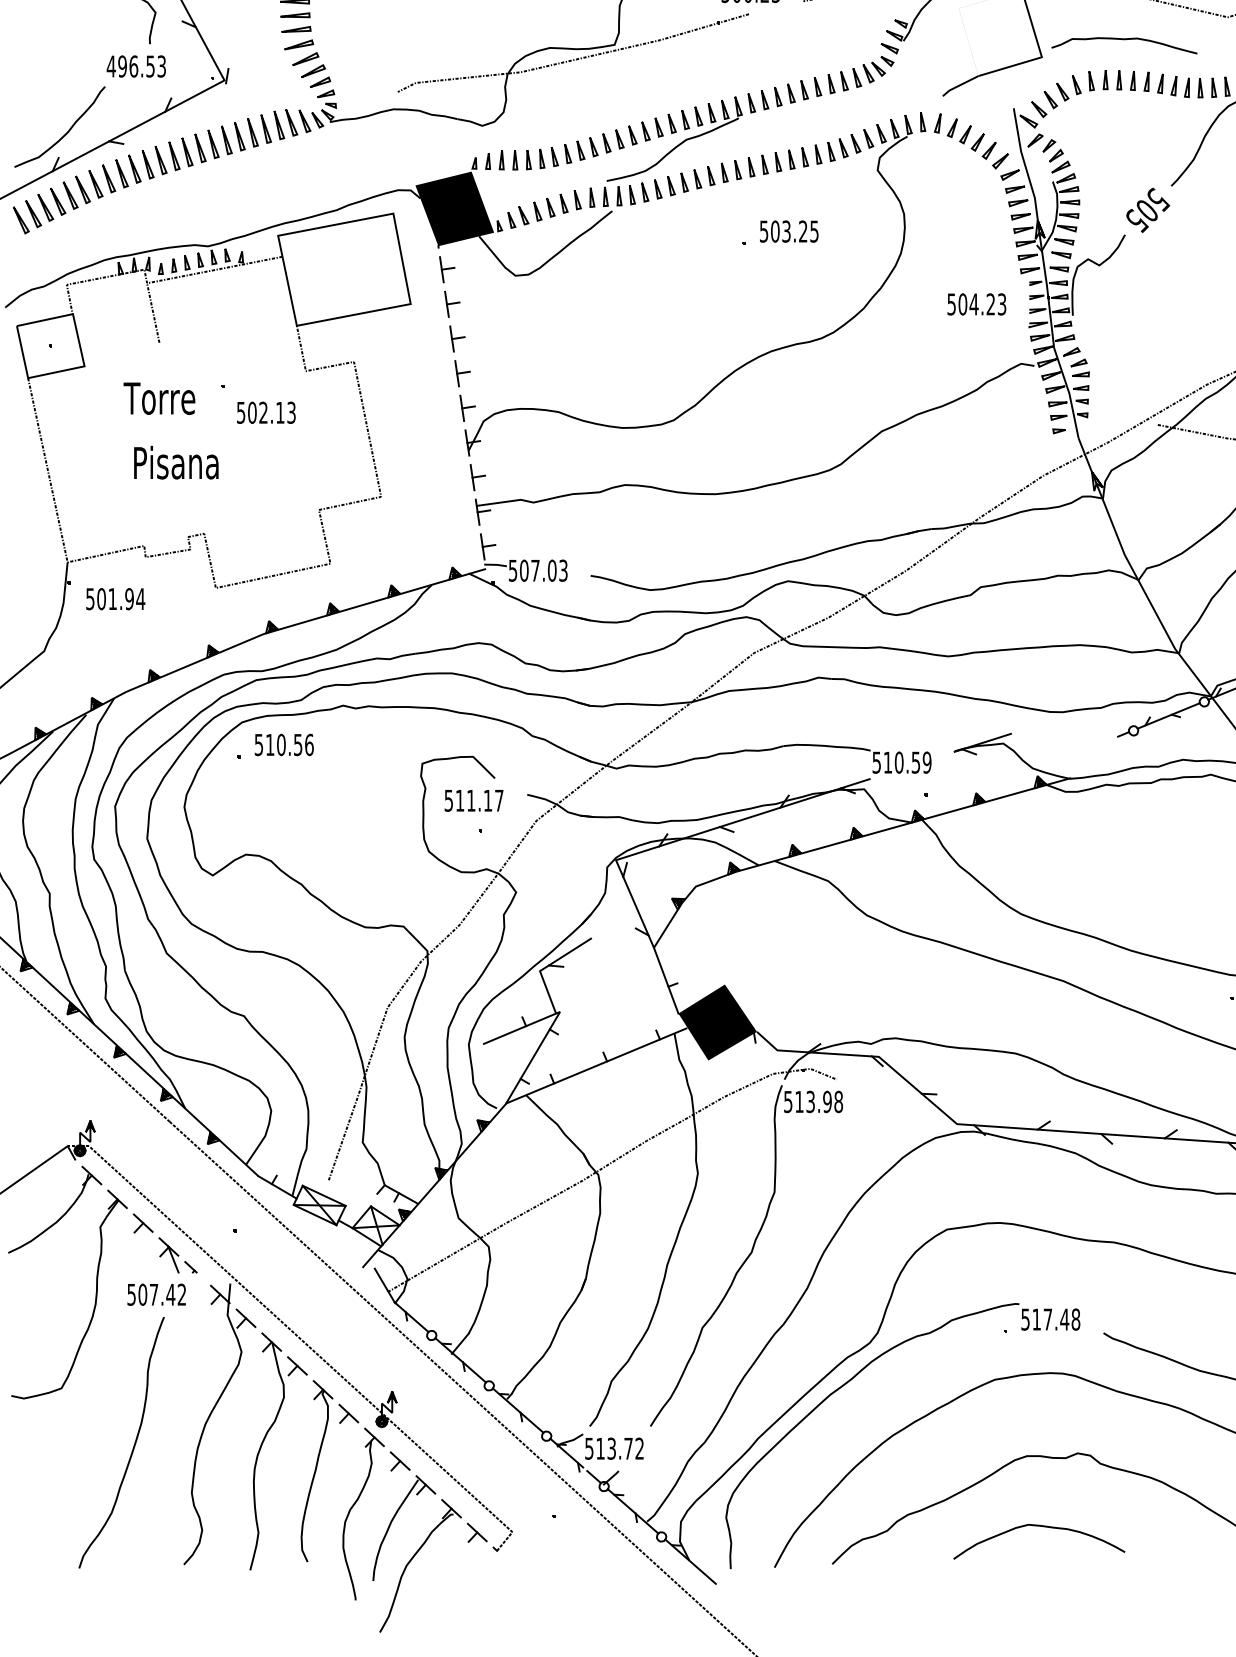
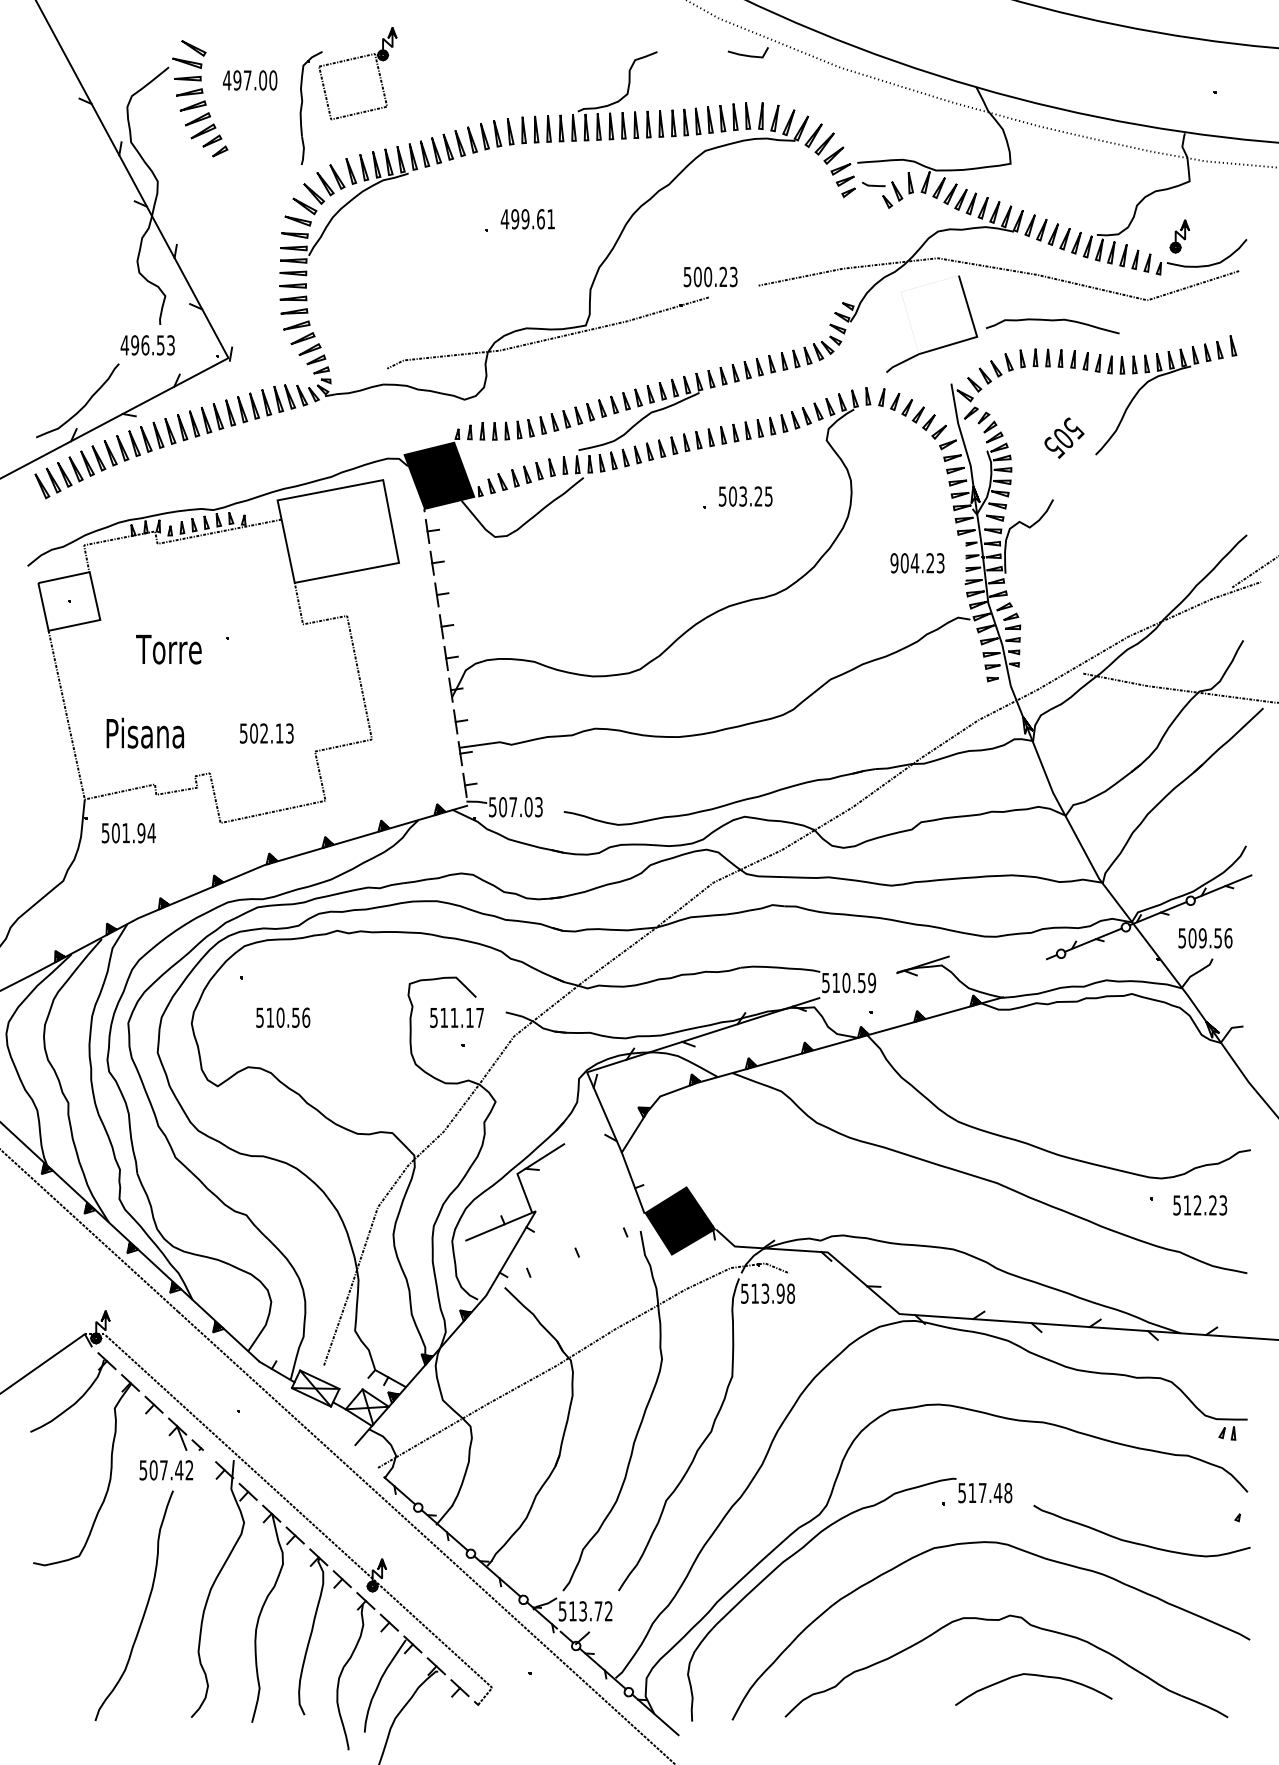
text: (1148, 209) -> (1064, 437), moved
text: (951, 304) -> (894, 563), 504.23 -> 904.23
line: (152, 312) -> (162, 570), removed
text: (266, 412) -> (266, 733), moved
text: (175, 461) -> (144, 732), moved
text: (284, 744) -> (283, 1017), moved
line: (595, 1065) -> (568, 1260), removed
line: (385, 1285) -> (375, 1461), removed
curve: (1042, 1527) -> (1036, 1676), moved

